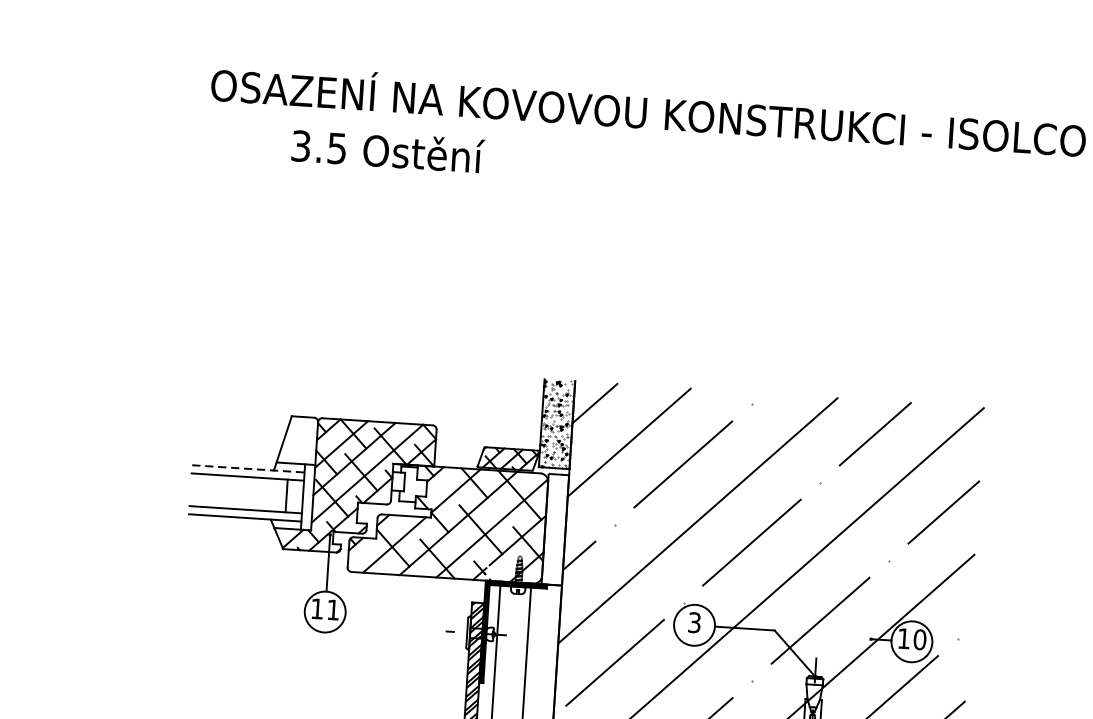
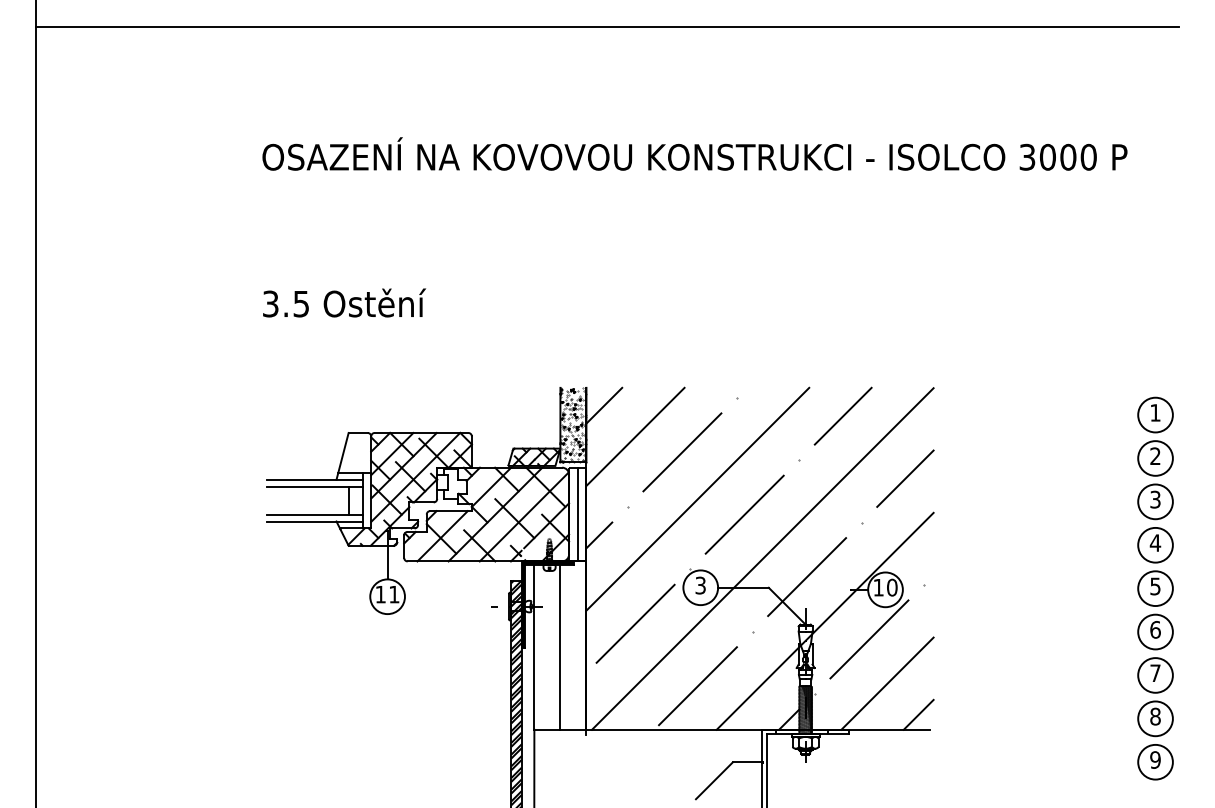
text: (388, 150) -> (344, 302), moved
line: (248, 468) -> (314, 479), dashed -> solid
line: (555, 529) -> (577, 514), added

